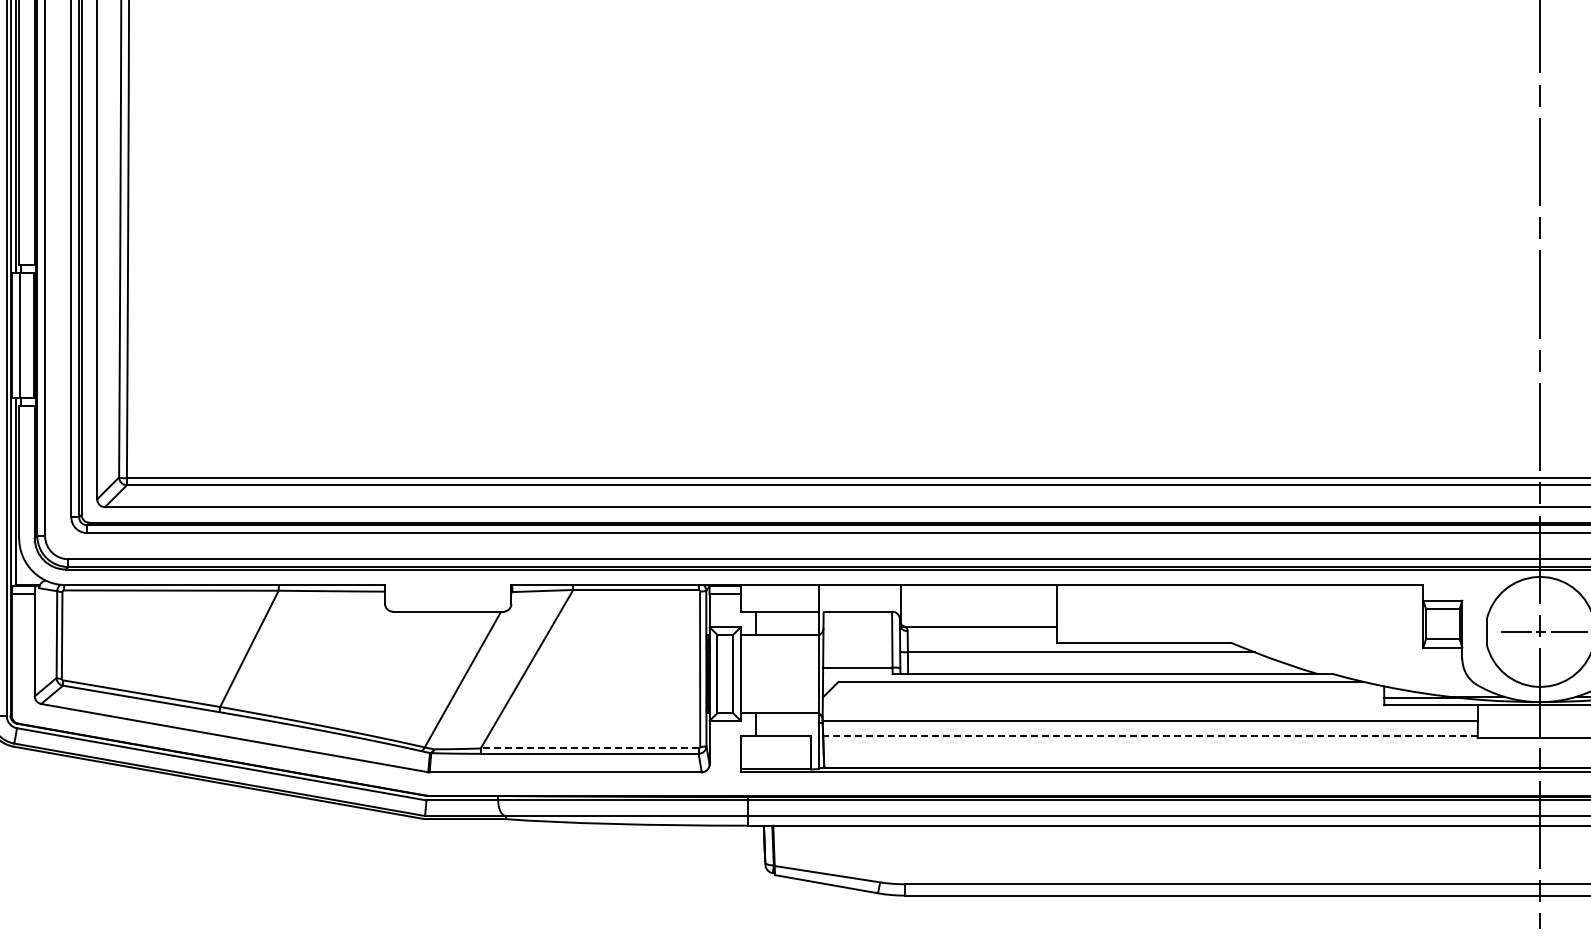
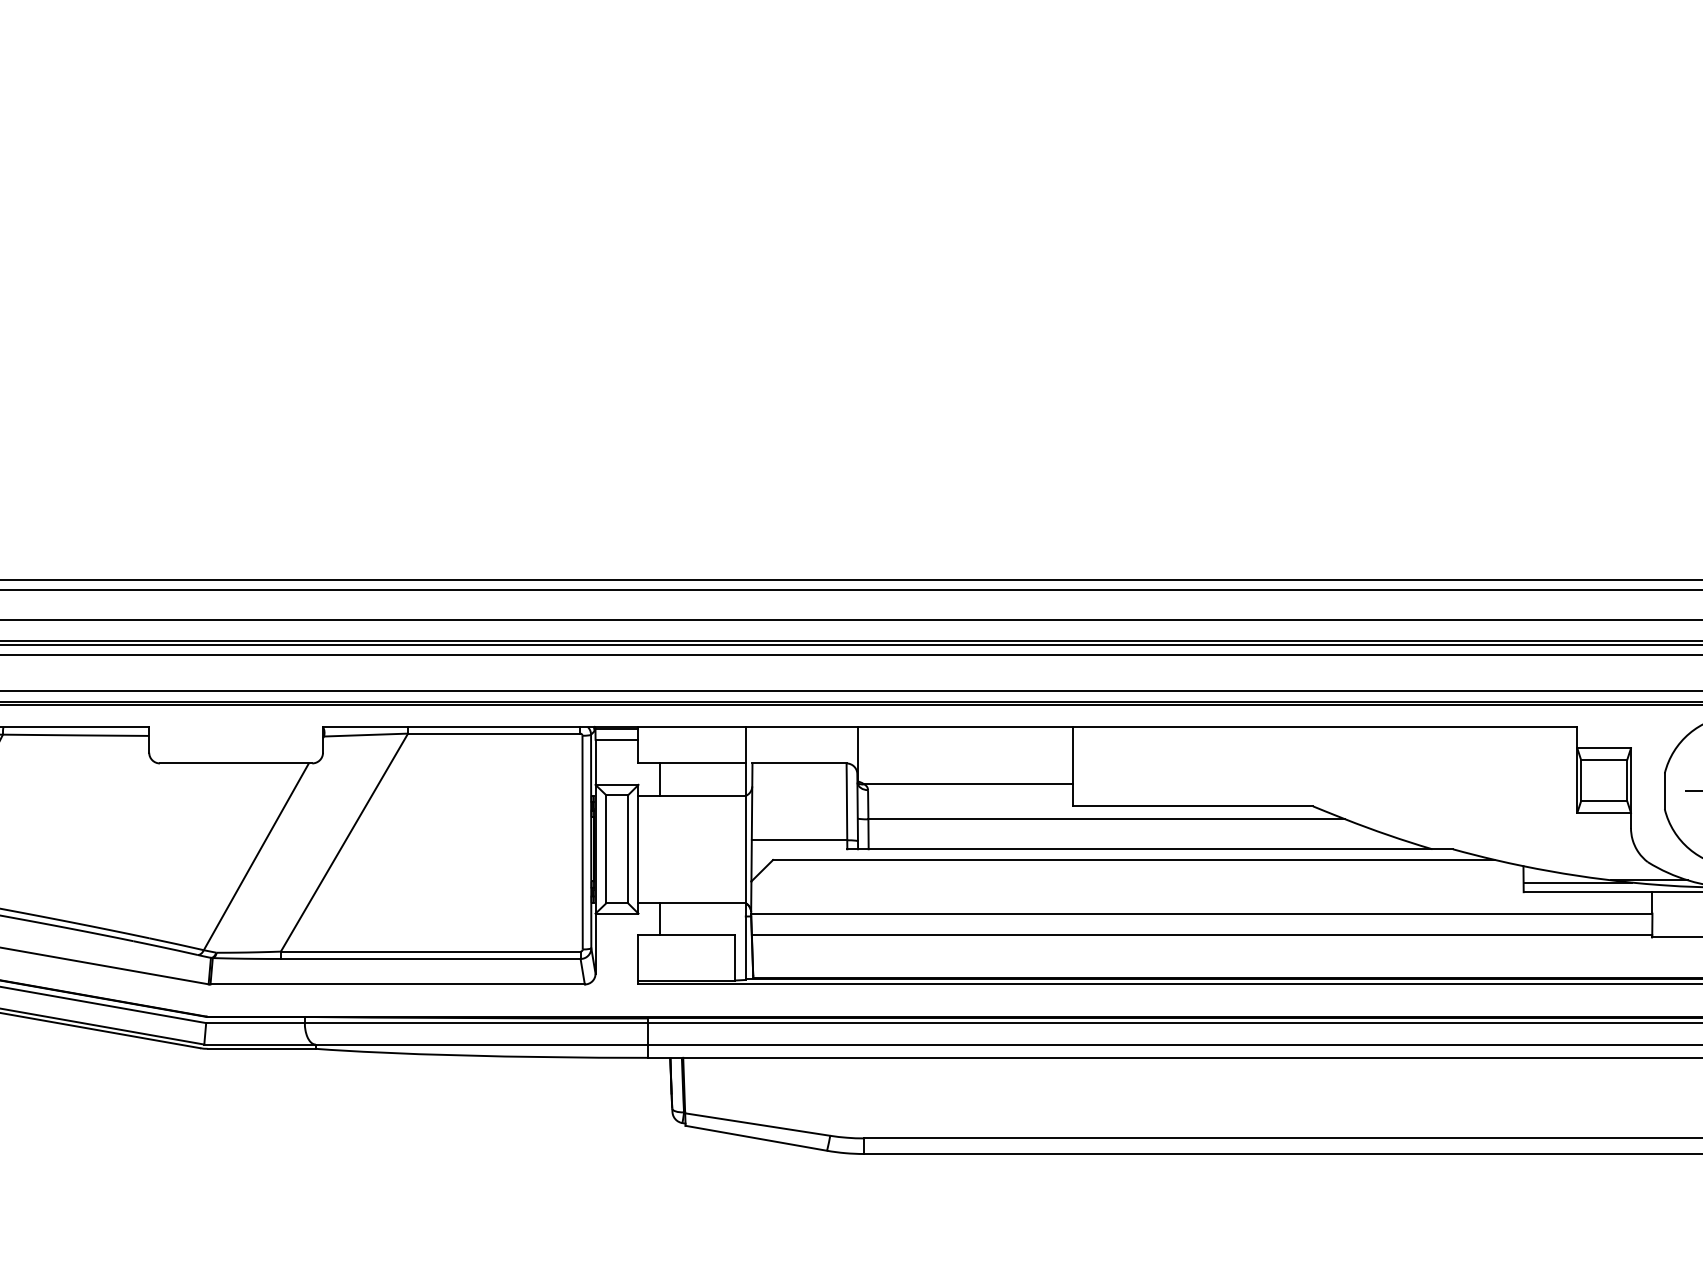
line: (1150, 736) -> (1202, 935), dashed -> solid
line: (589, 748) -> (430, 951), dashed -> solid

